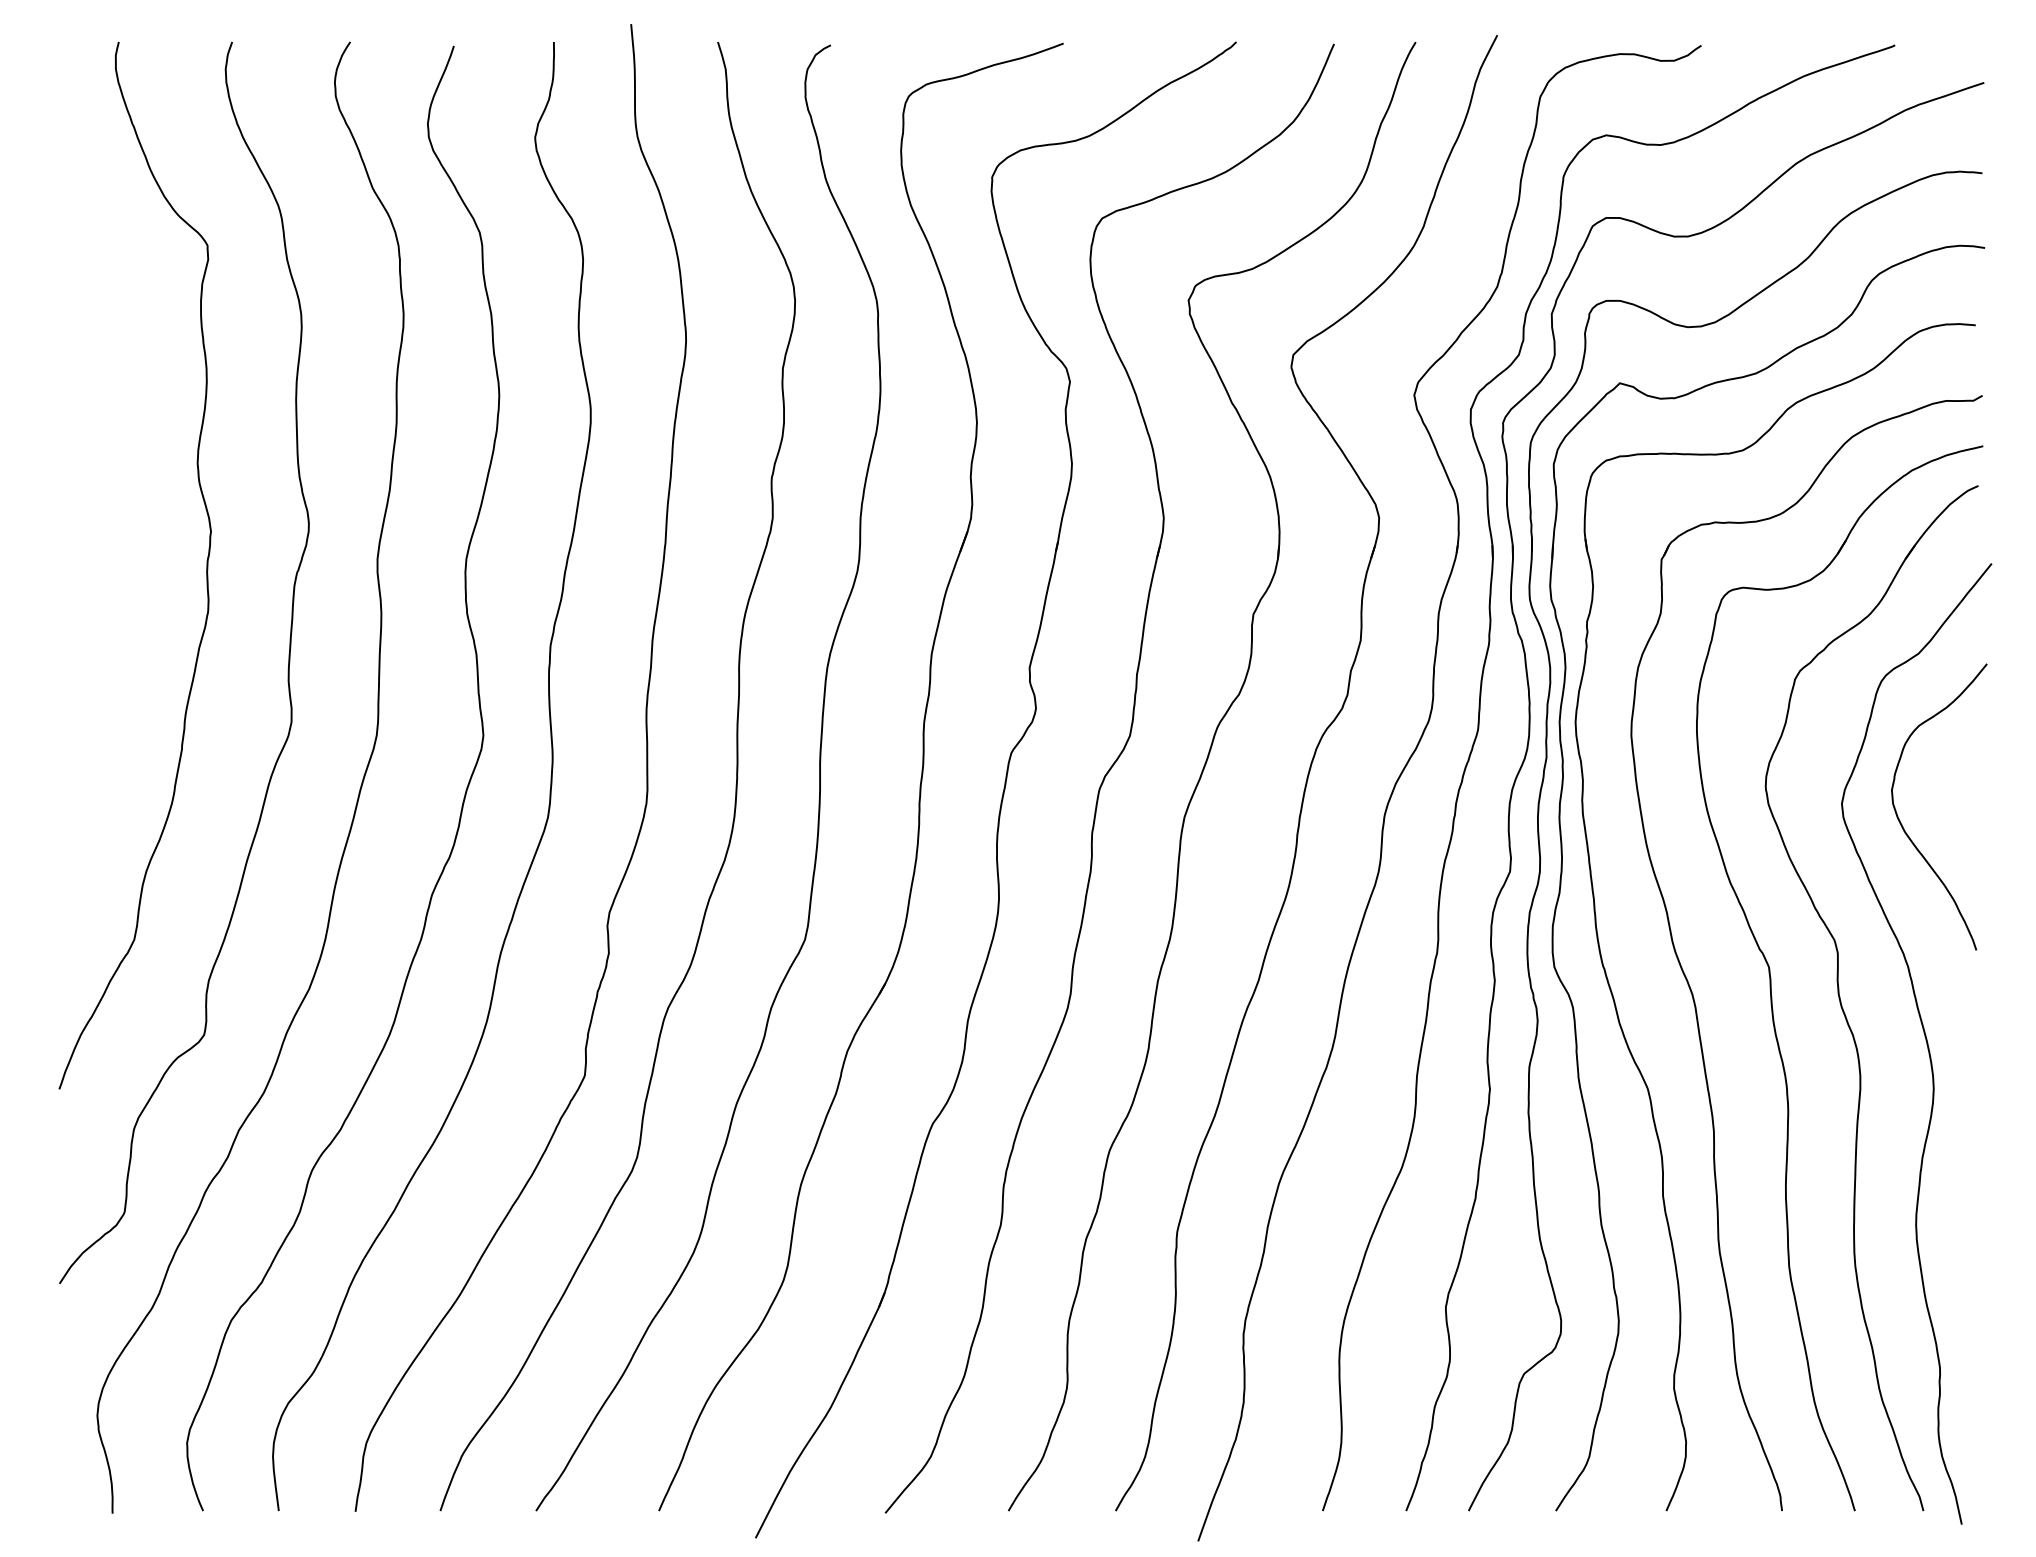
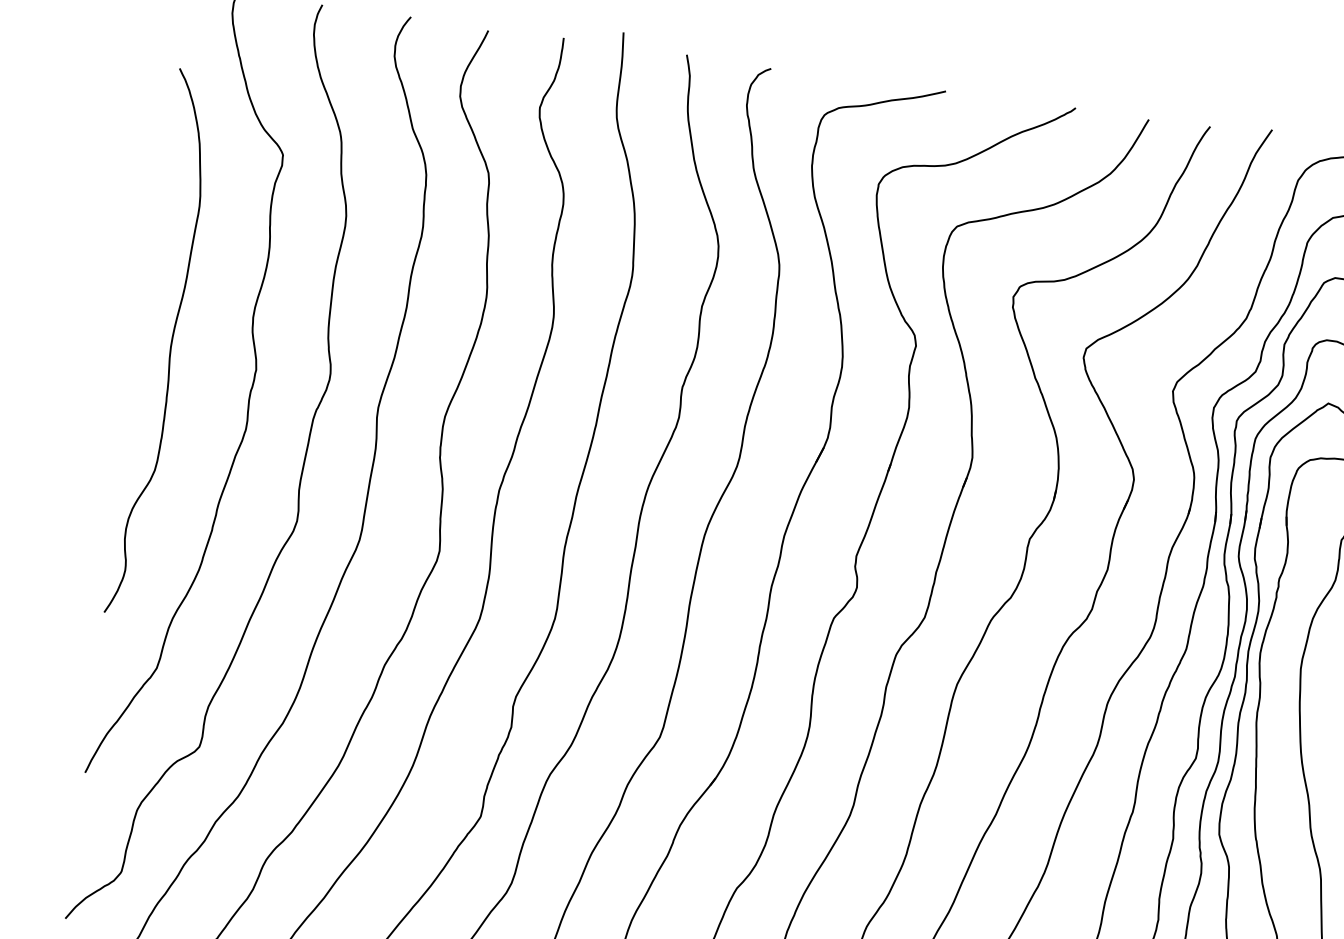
curve: (94, 513) -> (170, 344), added

